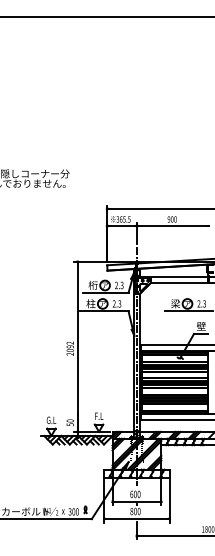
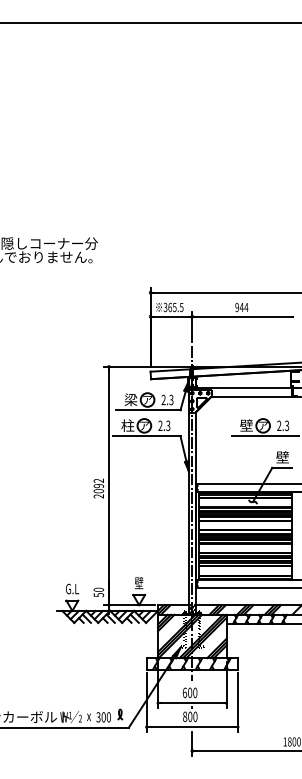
text: (173, 219) -> (243, 307), 900 -> 944
text: (92, 285) -> (130, 399), 桁 -> 梁
text: (175, 303) -> (246, 425), 梁 -> 壁
text: (99, 416) -> (139, 583), F.L -> 壁

